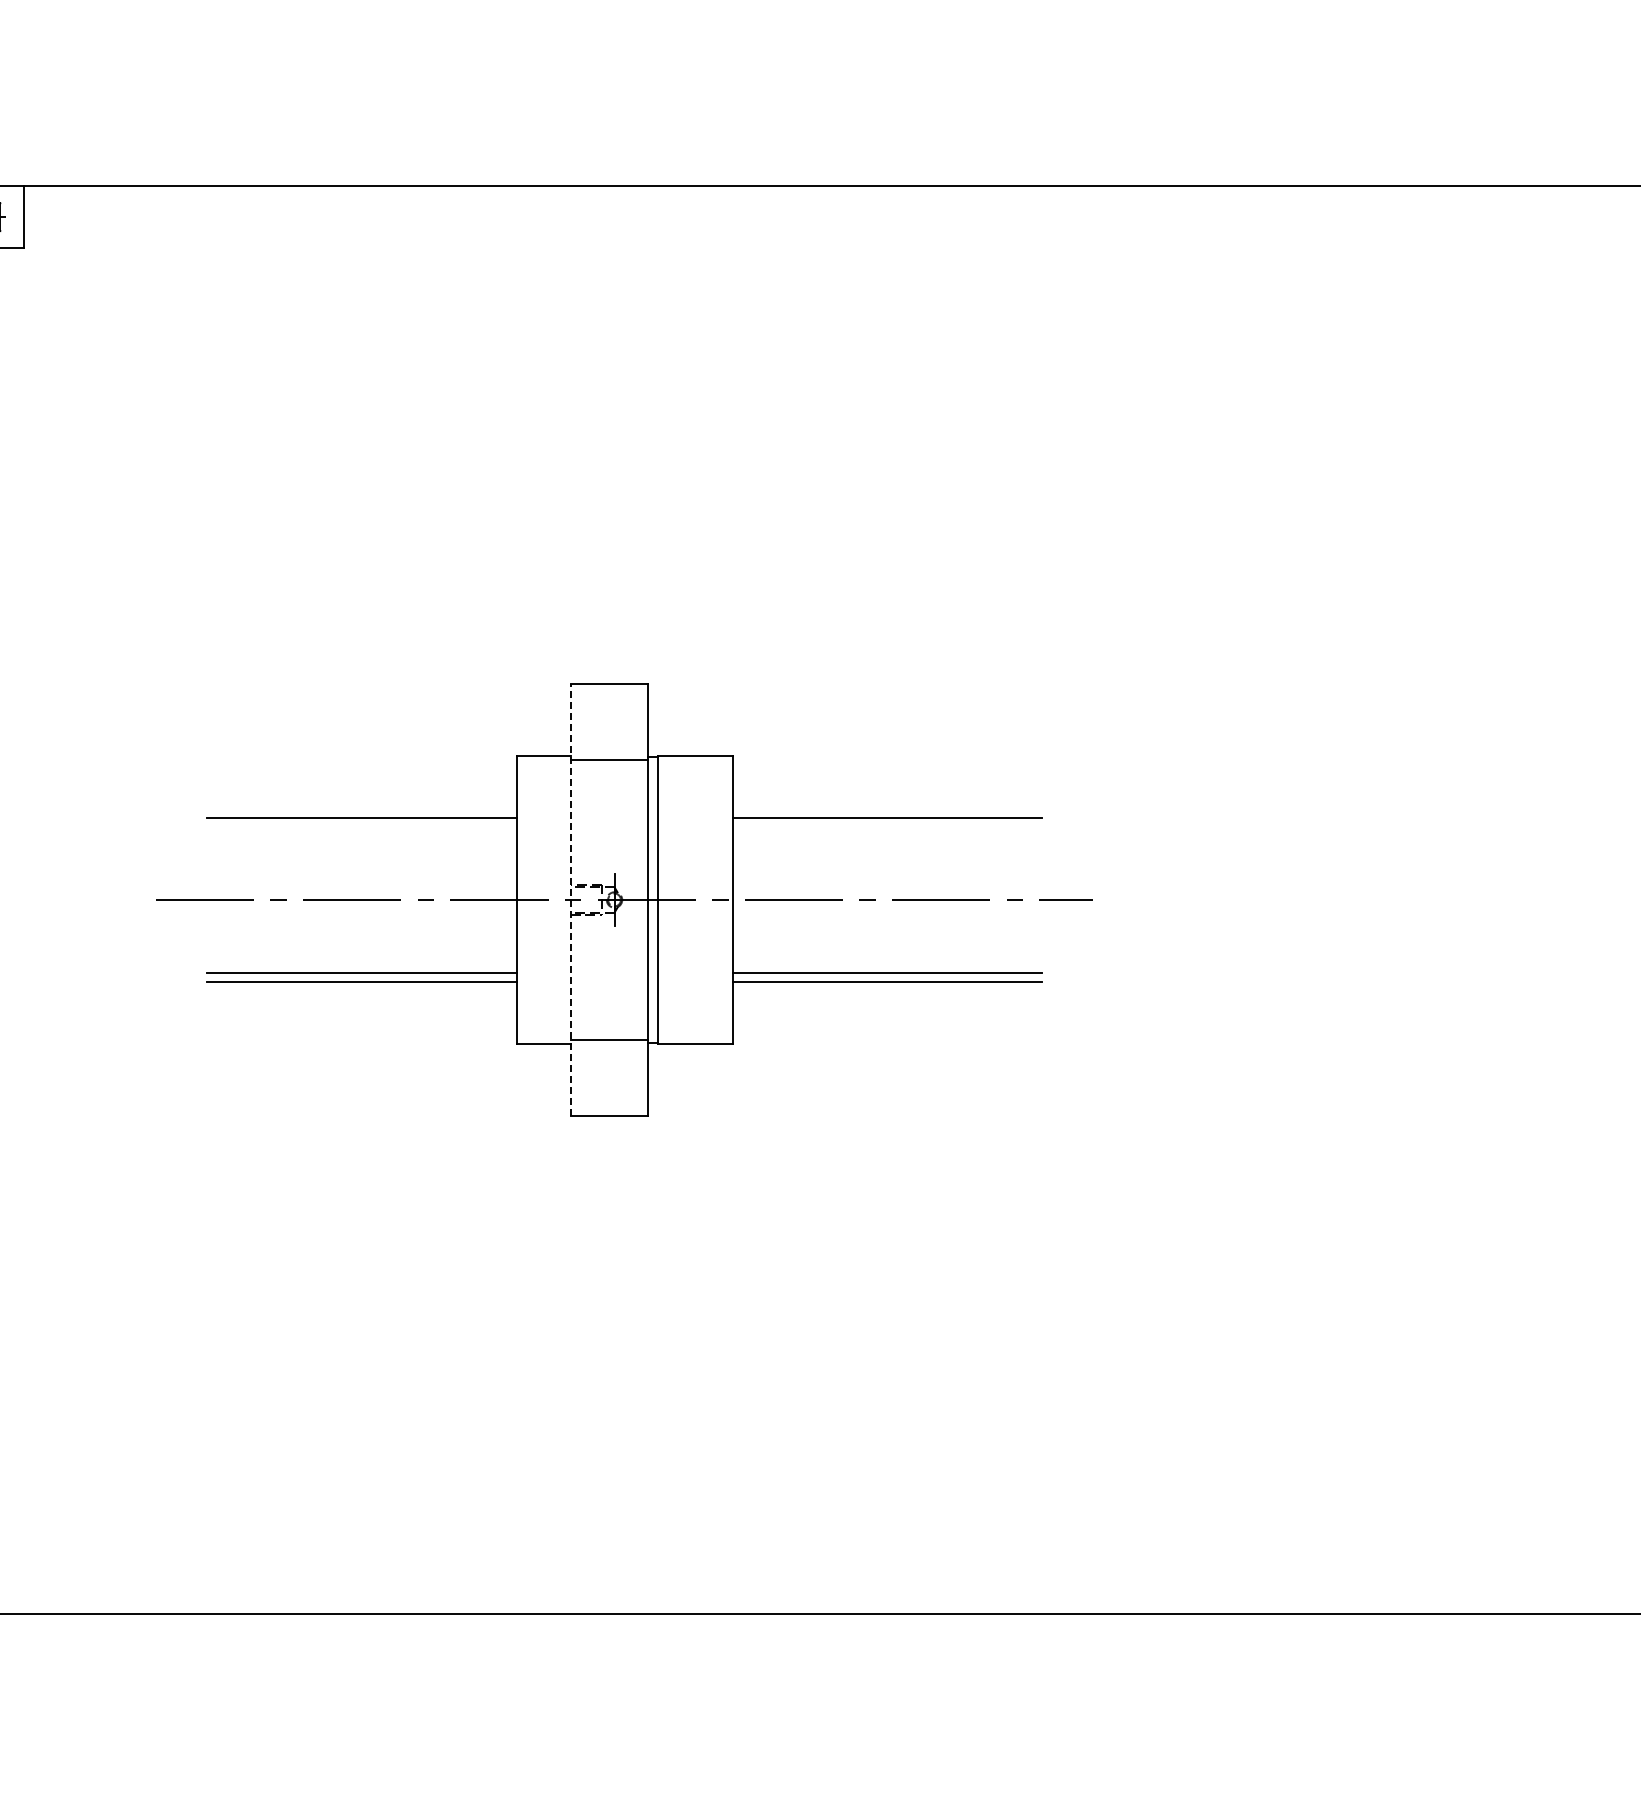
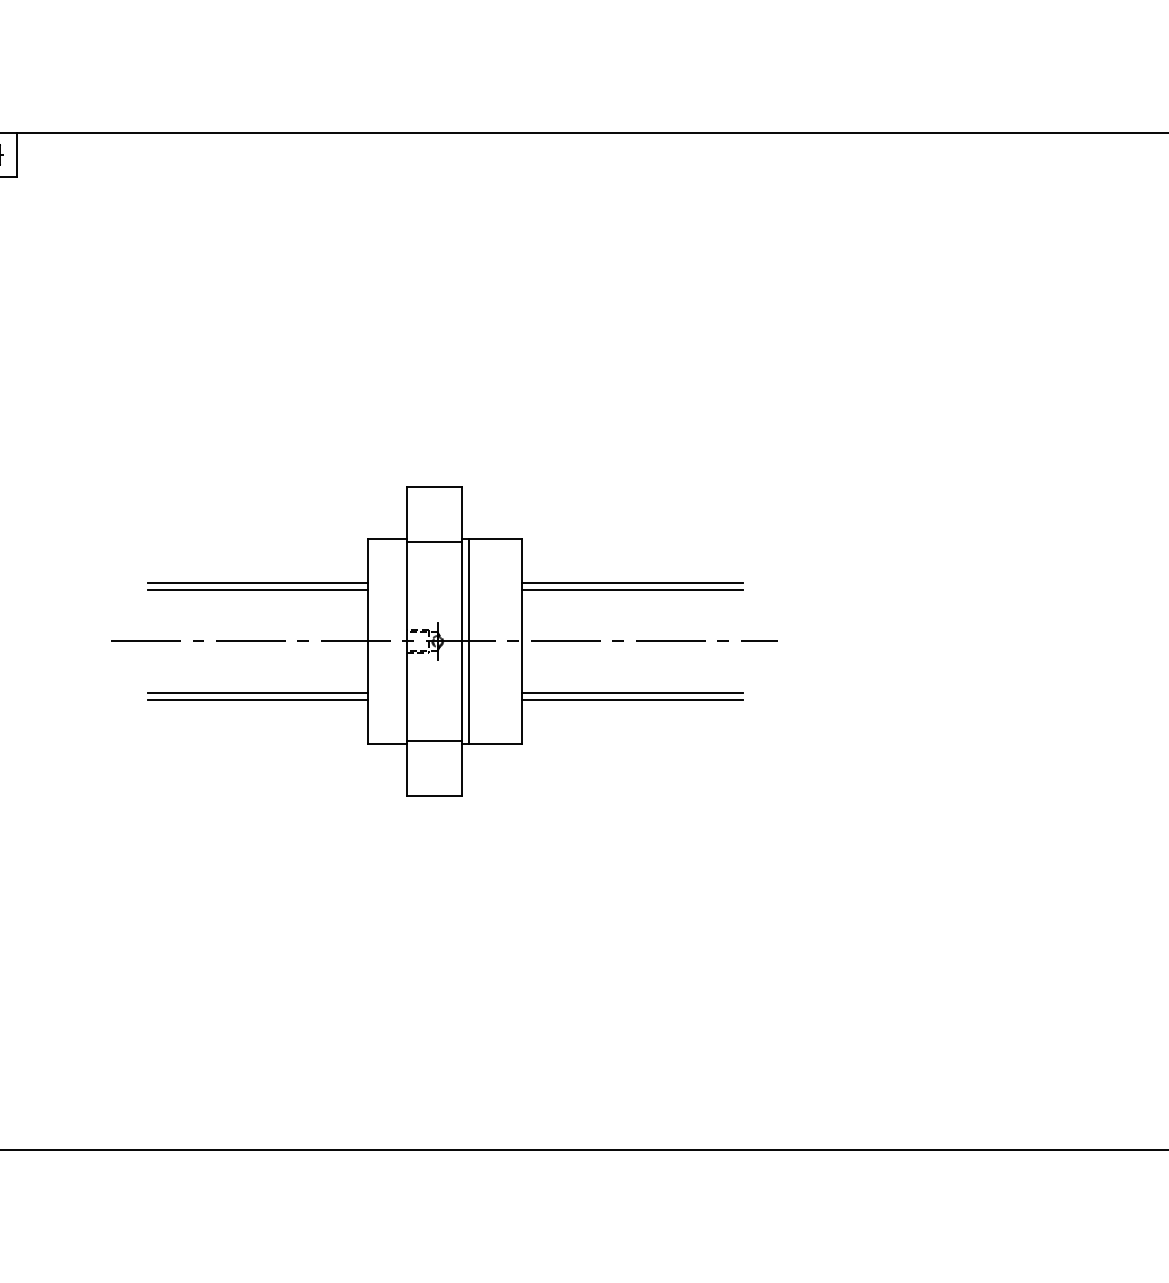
line: (361, 827) -> (257, 589), added
line: (887, 827) -> (632, 589), added
line: (570, 899) -> (406, 641), dashed -> solid

